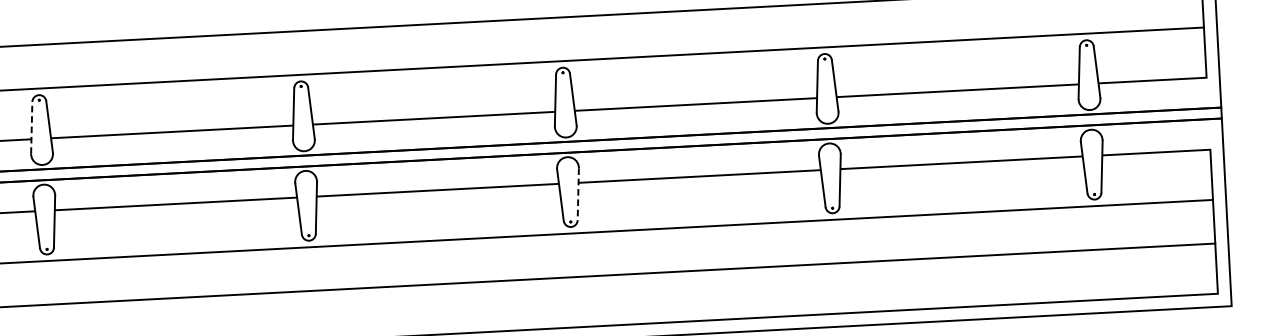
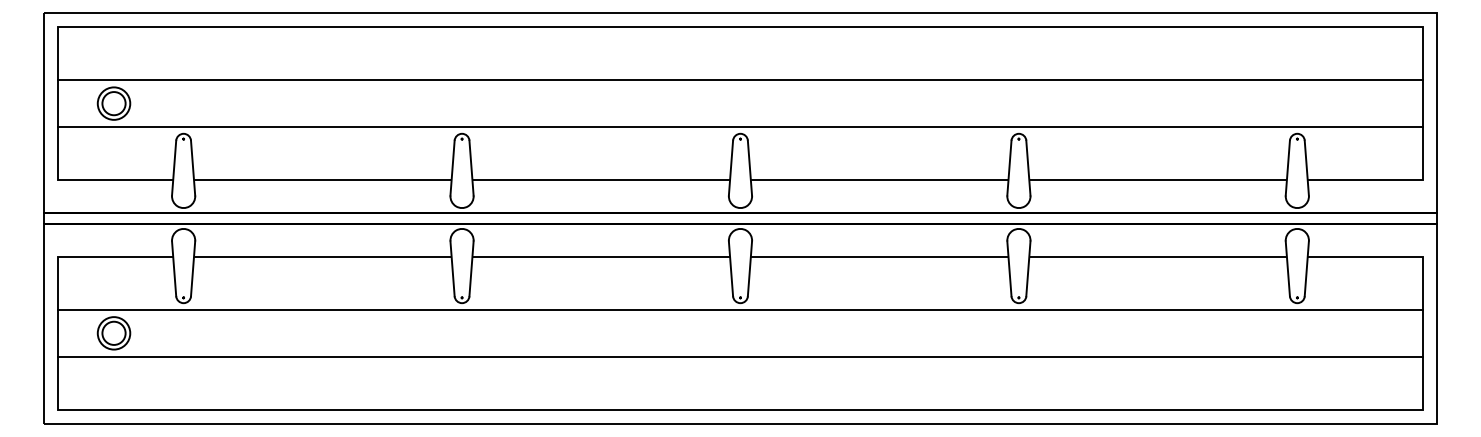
line: (32, 128) -> (174, 168), dashed -> solid
line: (577, 193) -> (749, 268), dashed -> solid

